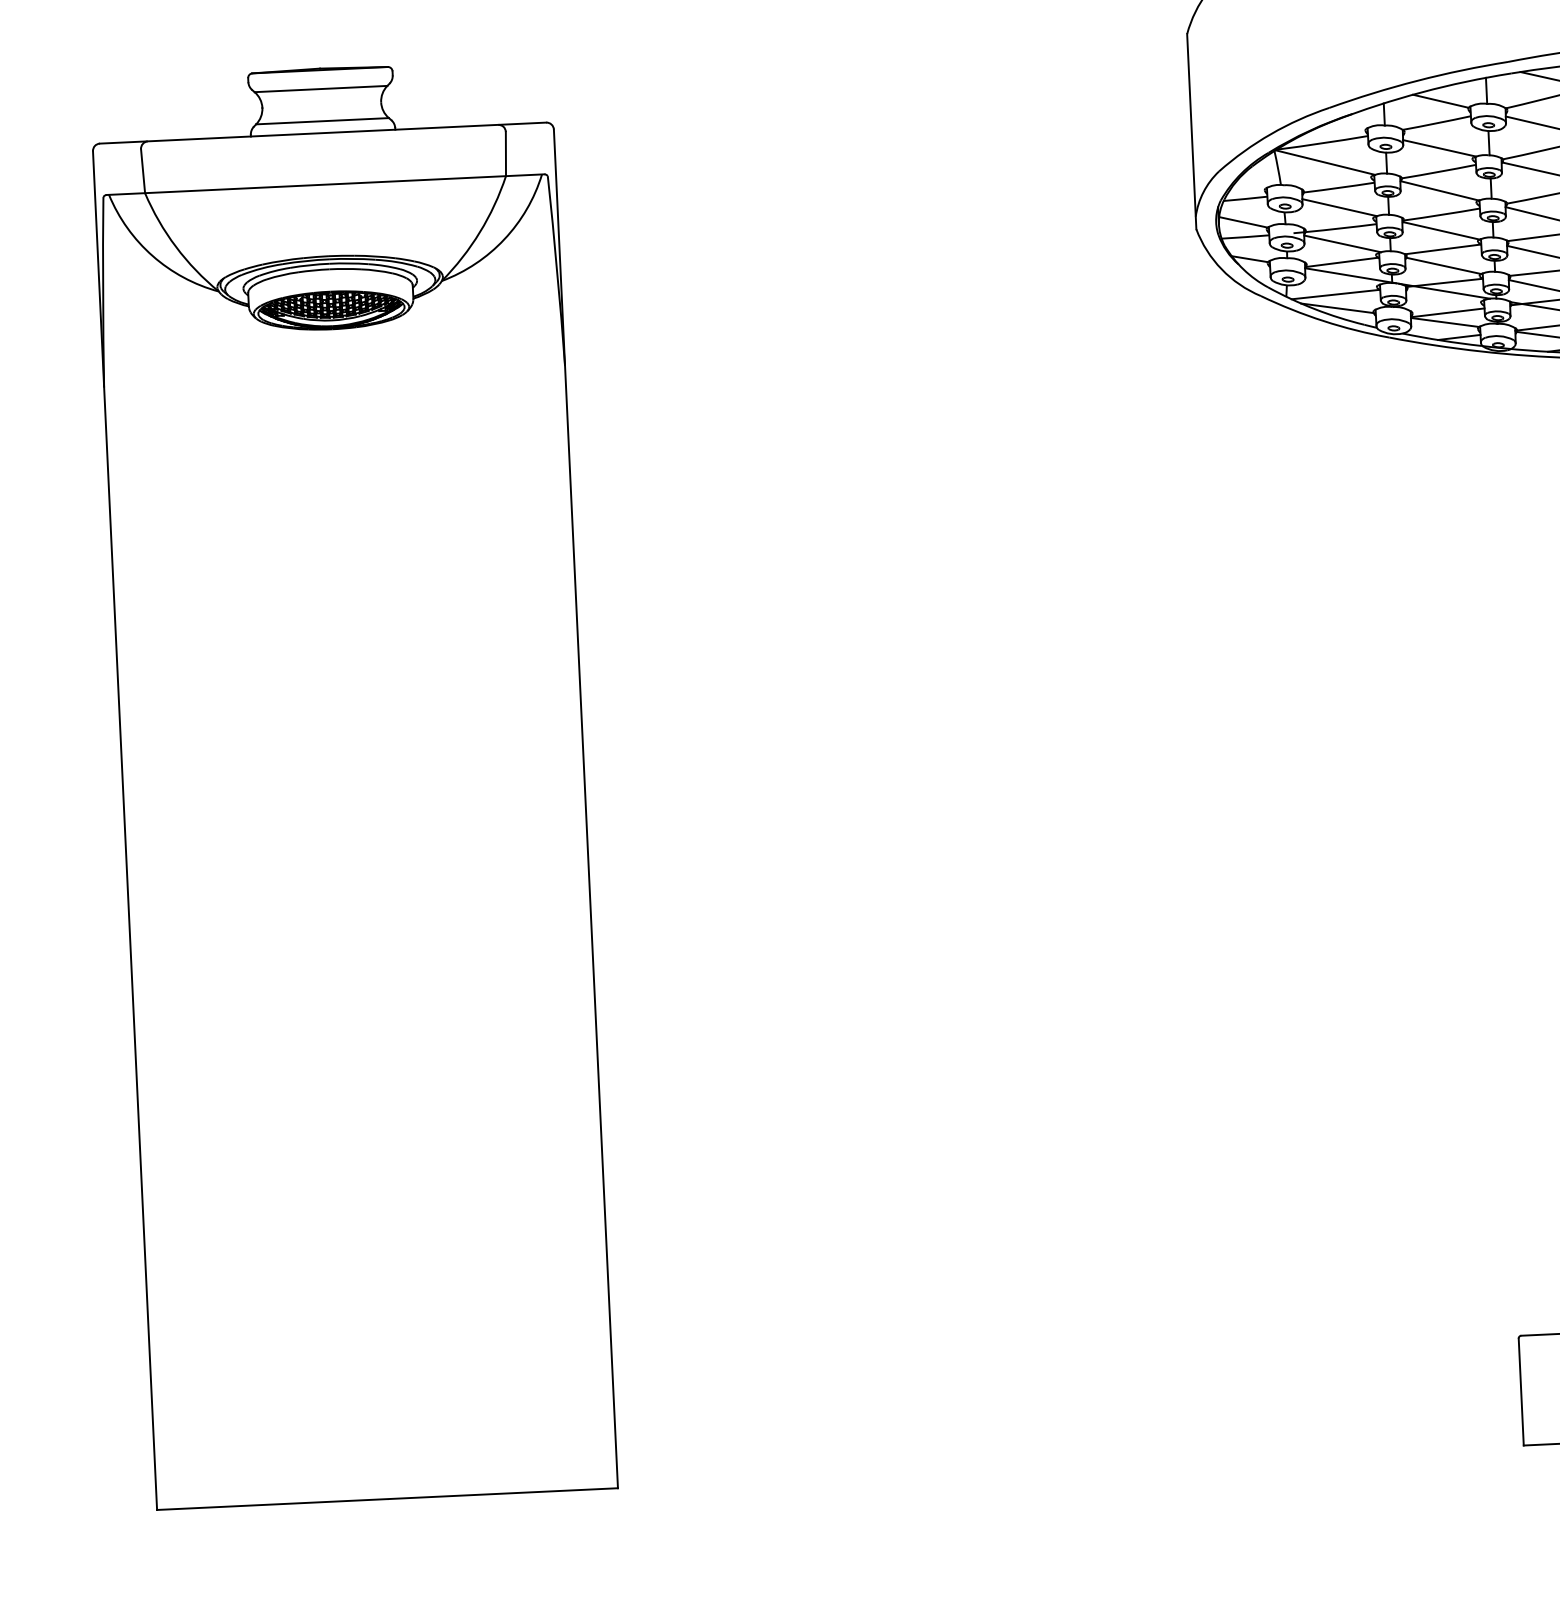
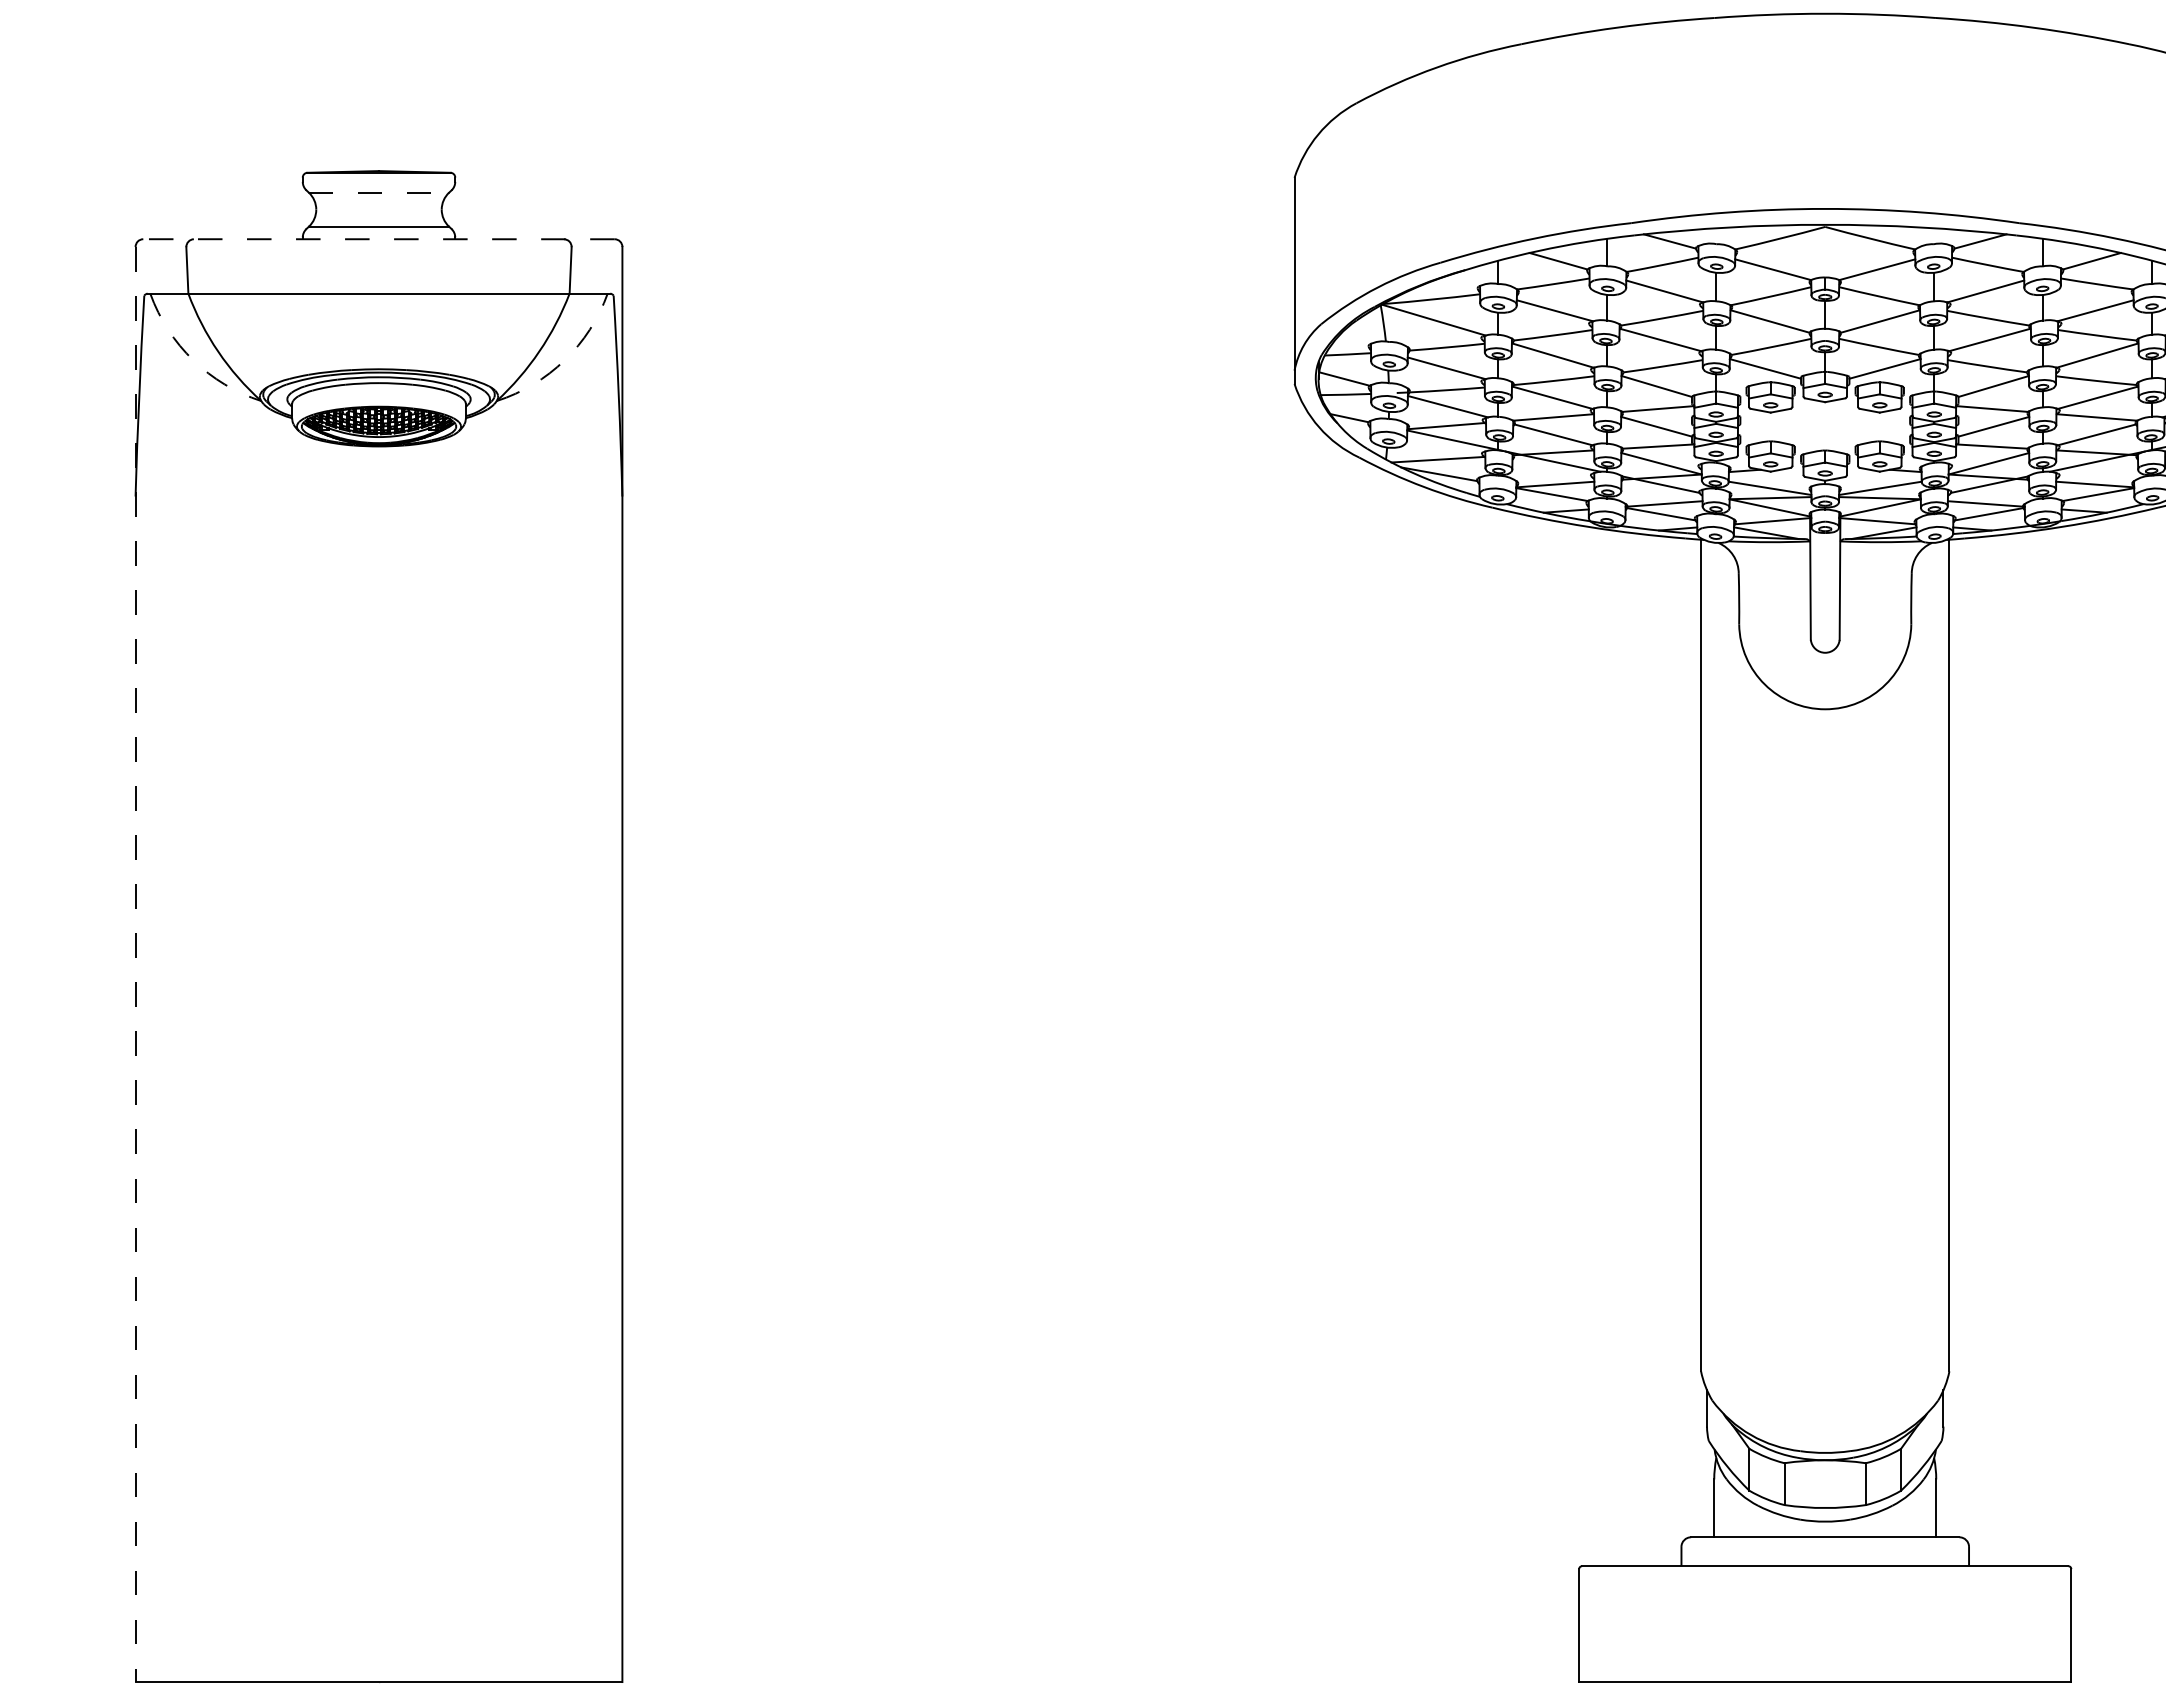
line: (321, 88) -> (379, 192), solid -> dashed
line: (323, 133) -> (379, 239), solid -> dashed
arc: (504, 239) -> (564, 360), solid -> dashed
arc: (152, 256) -> (193, 360), solid -> dashed
line: (124, 830) -> (135, 964), solid -> dashed

